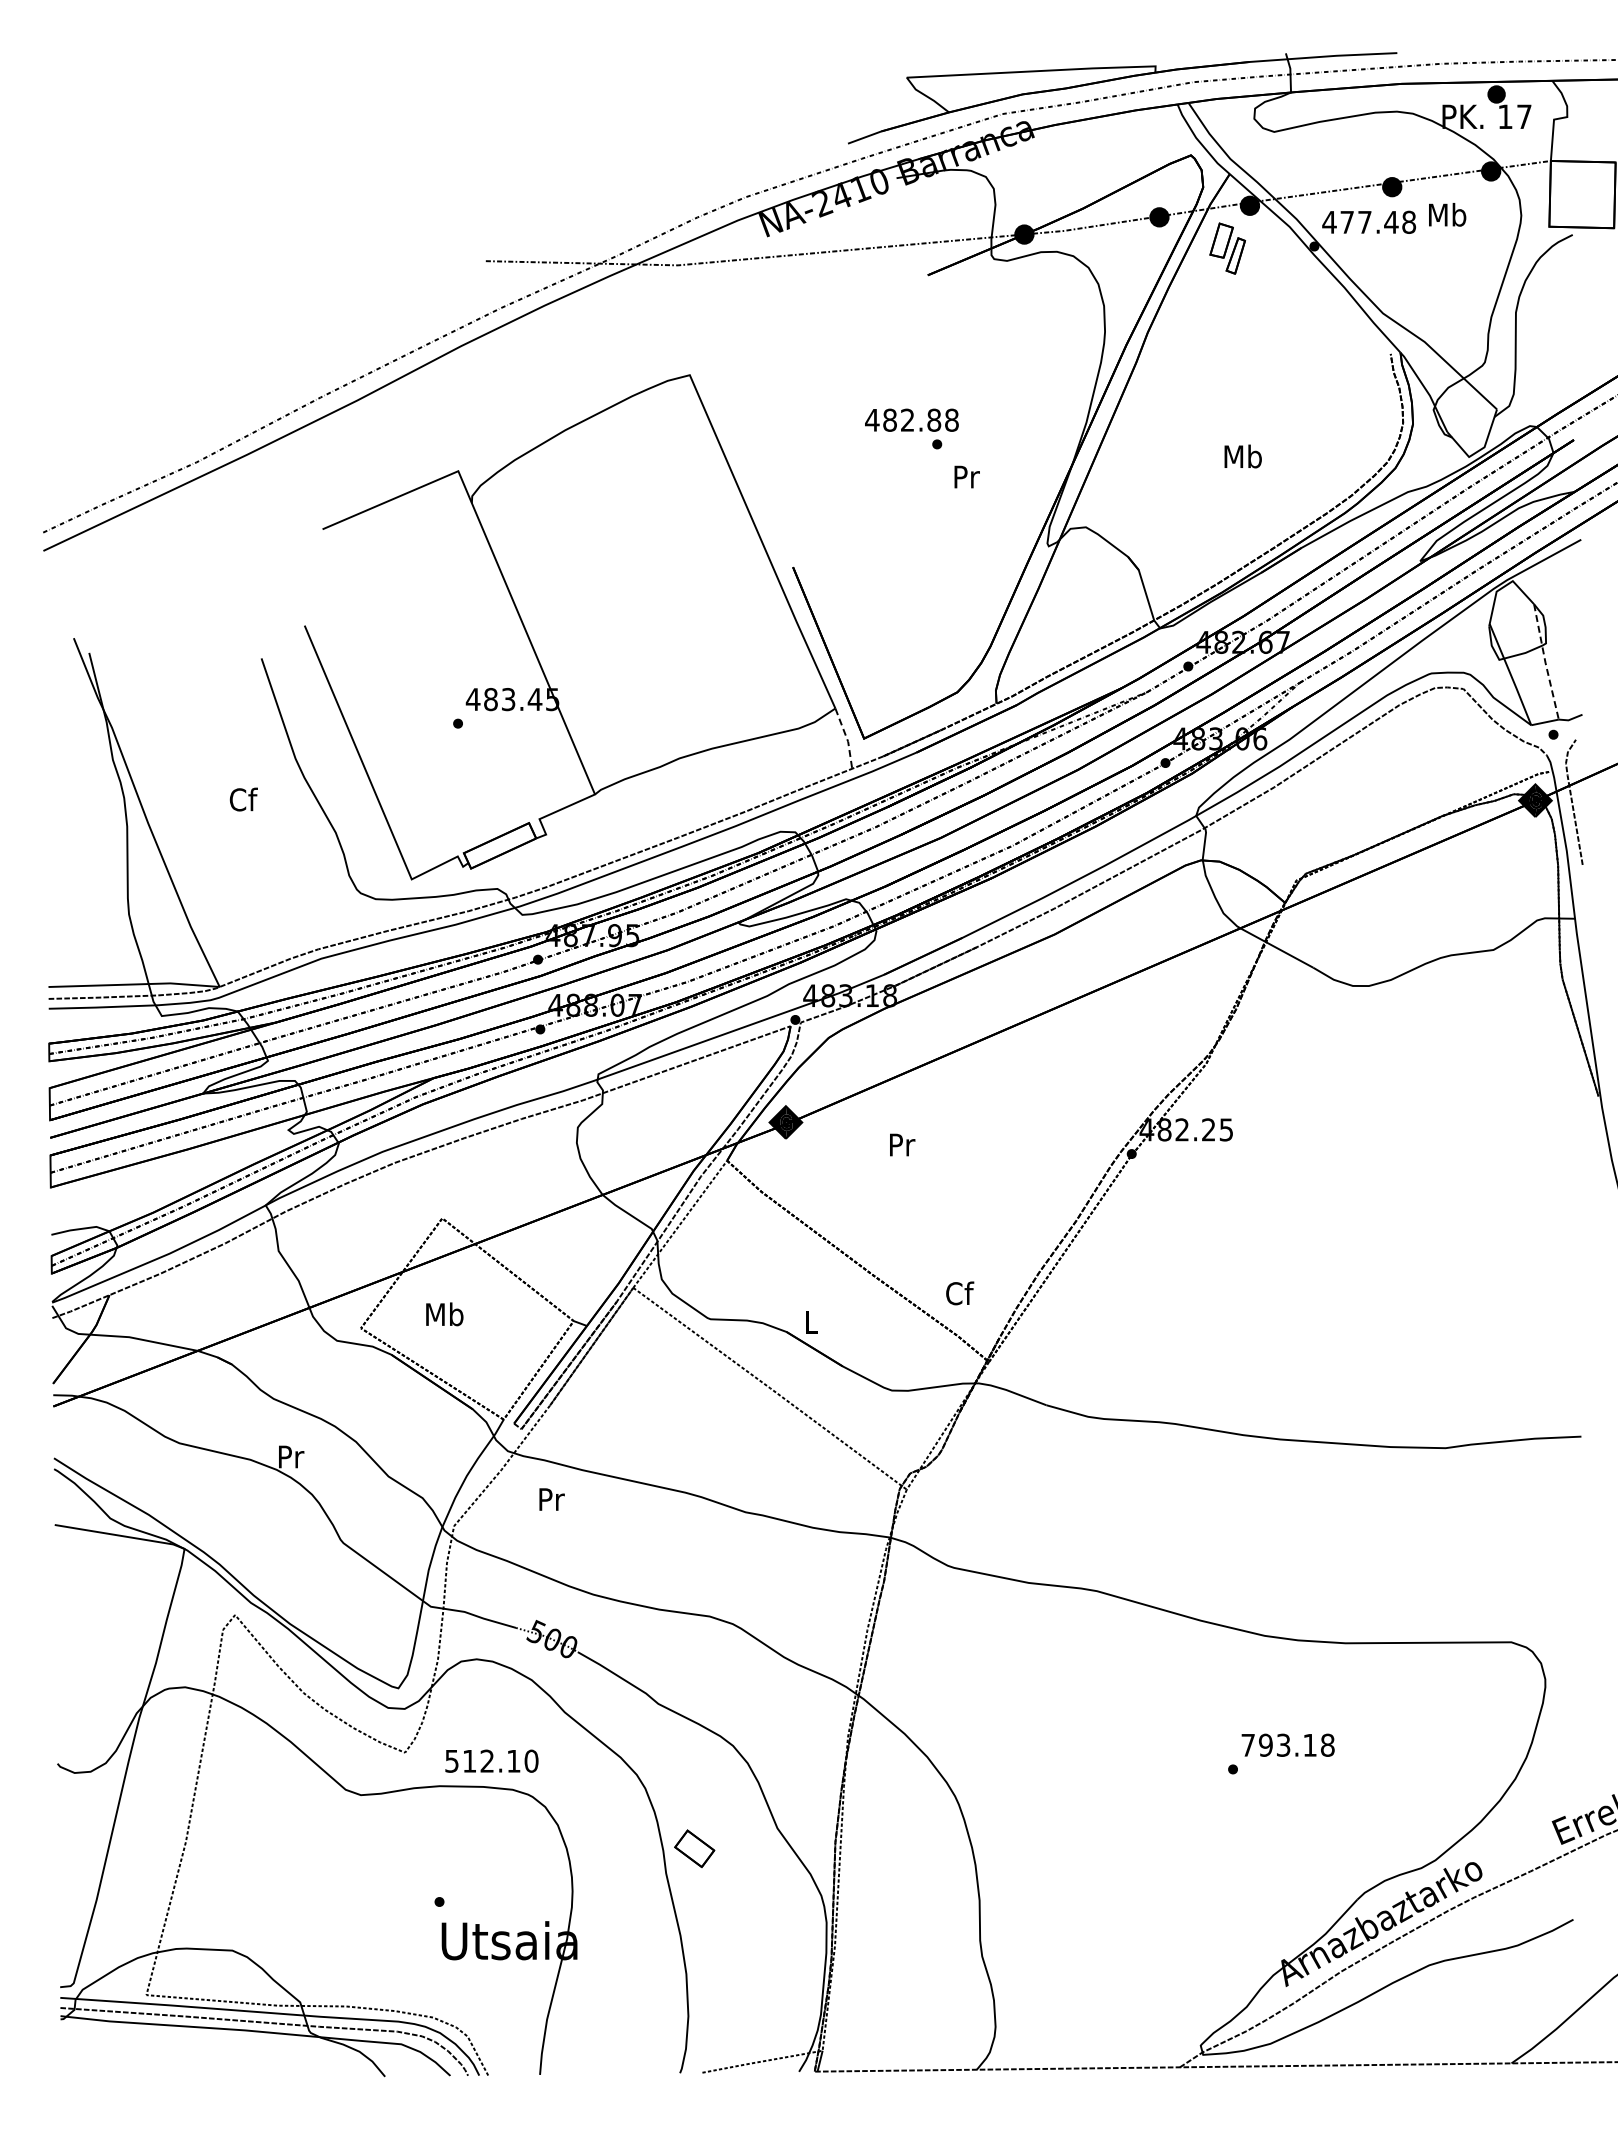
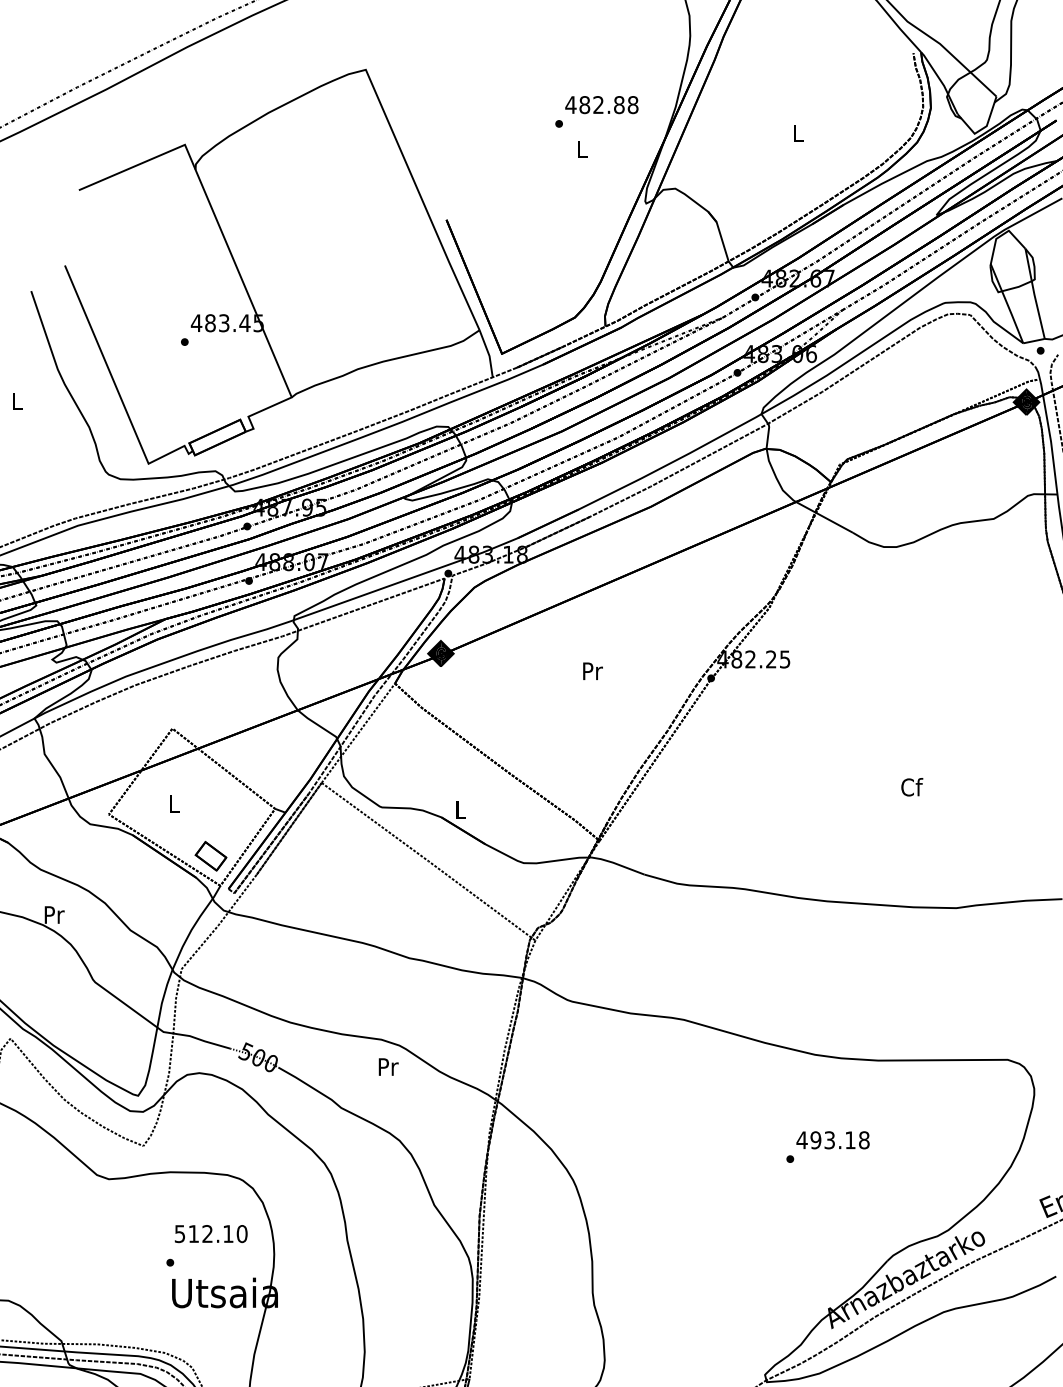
text: (911, 419) -> (601, 104), moved
text: (1242, 456) -> (797, 133), Mb -> L
text: (966, 476) -> (582, 148), Pr -> L
line: (1545, 662) -> (1034, 294), dashed -> solid
line: (847, 738) -> (489, 353), dashed -> solid
text: (243, 799) -> (17, 401), Cf -> L
text: (902, 1144) -> (592, 670), moved
text: (960, 1293) -> (912, 787), moved
text: (444, 1314) -> (174, 803), Mb -> L
text: (551, 1499) -> (388, 1067), moved
text: (1247, 1745) -> (801, 1140), 793.18 -> 493.18
text: (491, 1760) -> (210, 1233), moved
part: (694, 1848) -> (210, 856), moved

